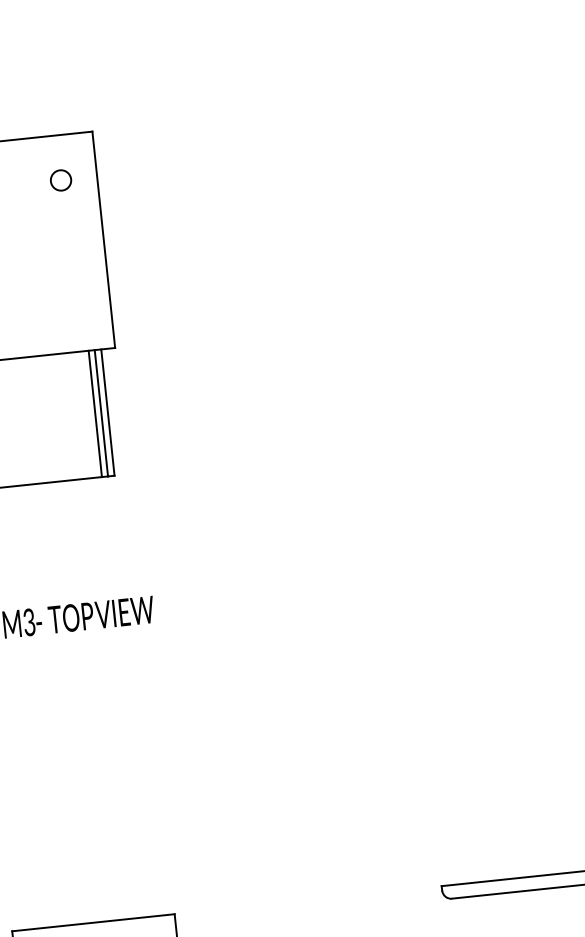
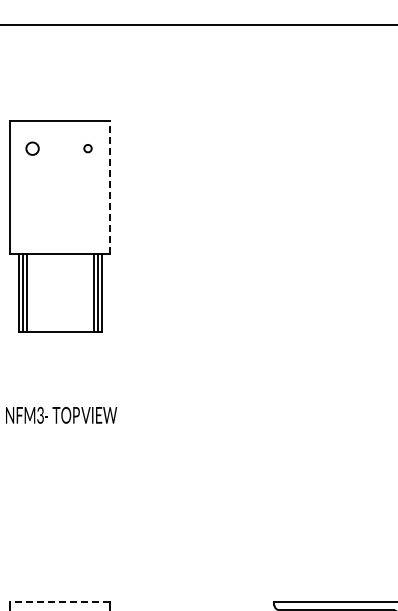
circle: (60, 180) -> (87, 148), size x0.6
line: (104, 239) -> (110, 187), solid -> dashed
line: (93, 923) -> (60, 602), solid -> dashed

